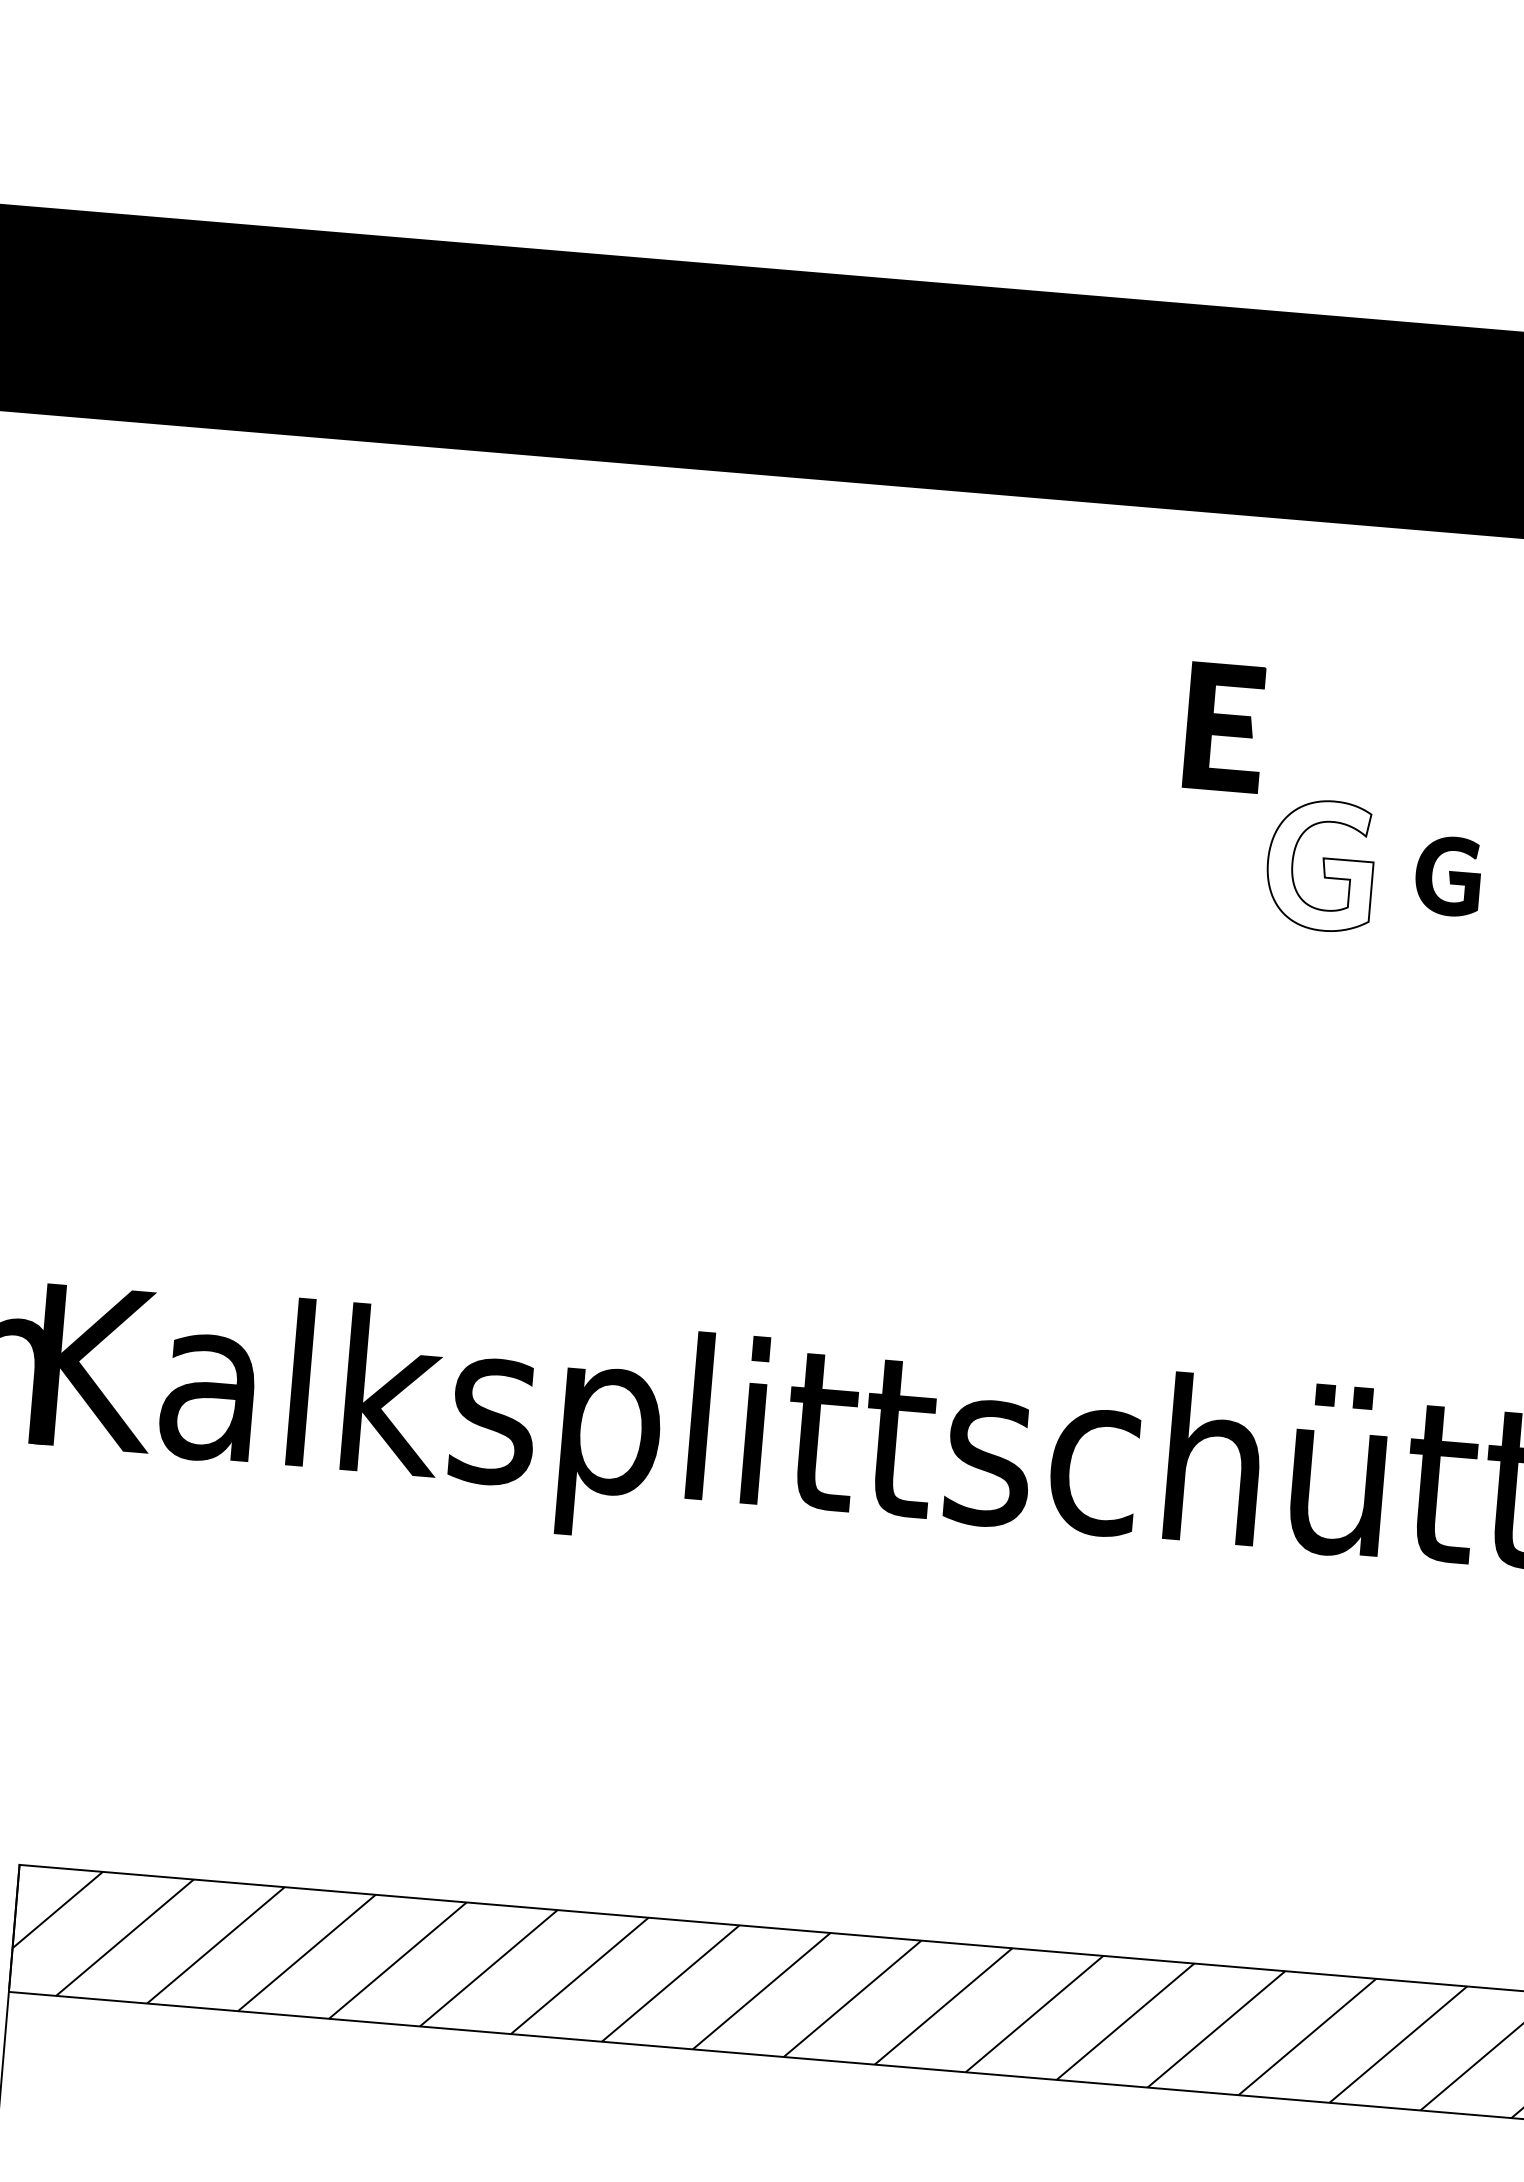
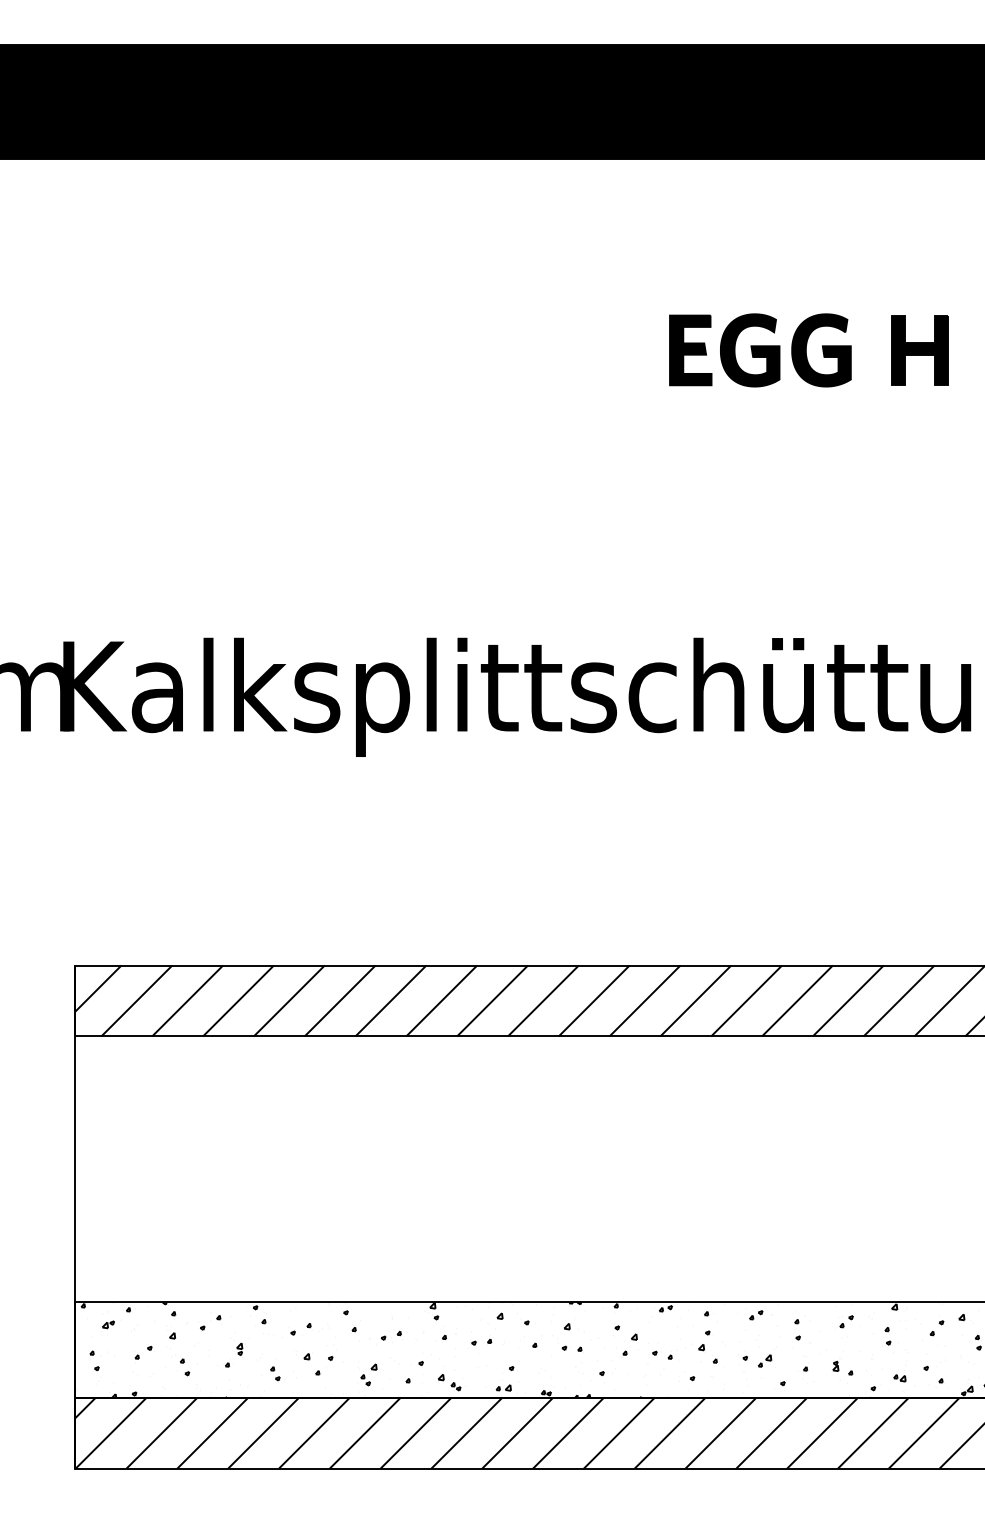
part: (1224, 727) -> (690, 350), moved
fill: (1319, 865) -> (749, 350), added
part: (1448, 876) -> (821, 350), size x1.67

